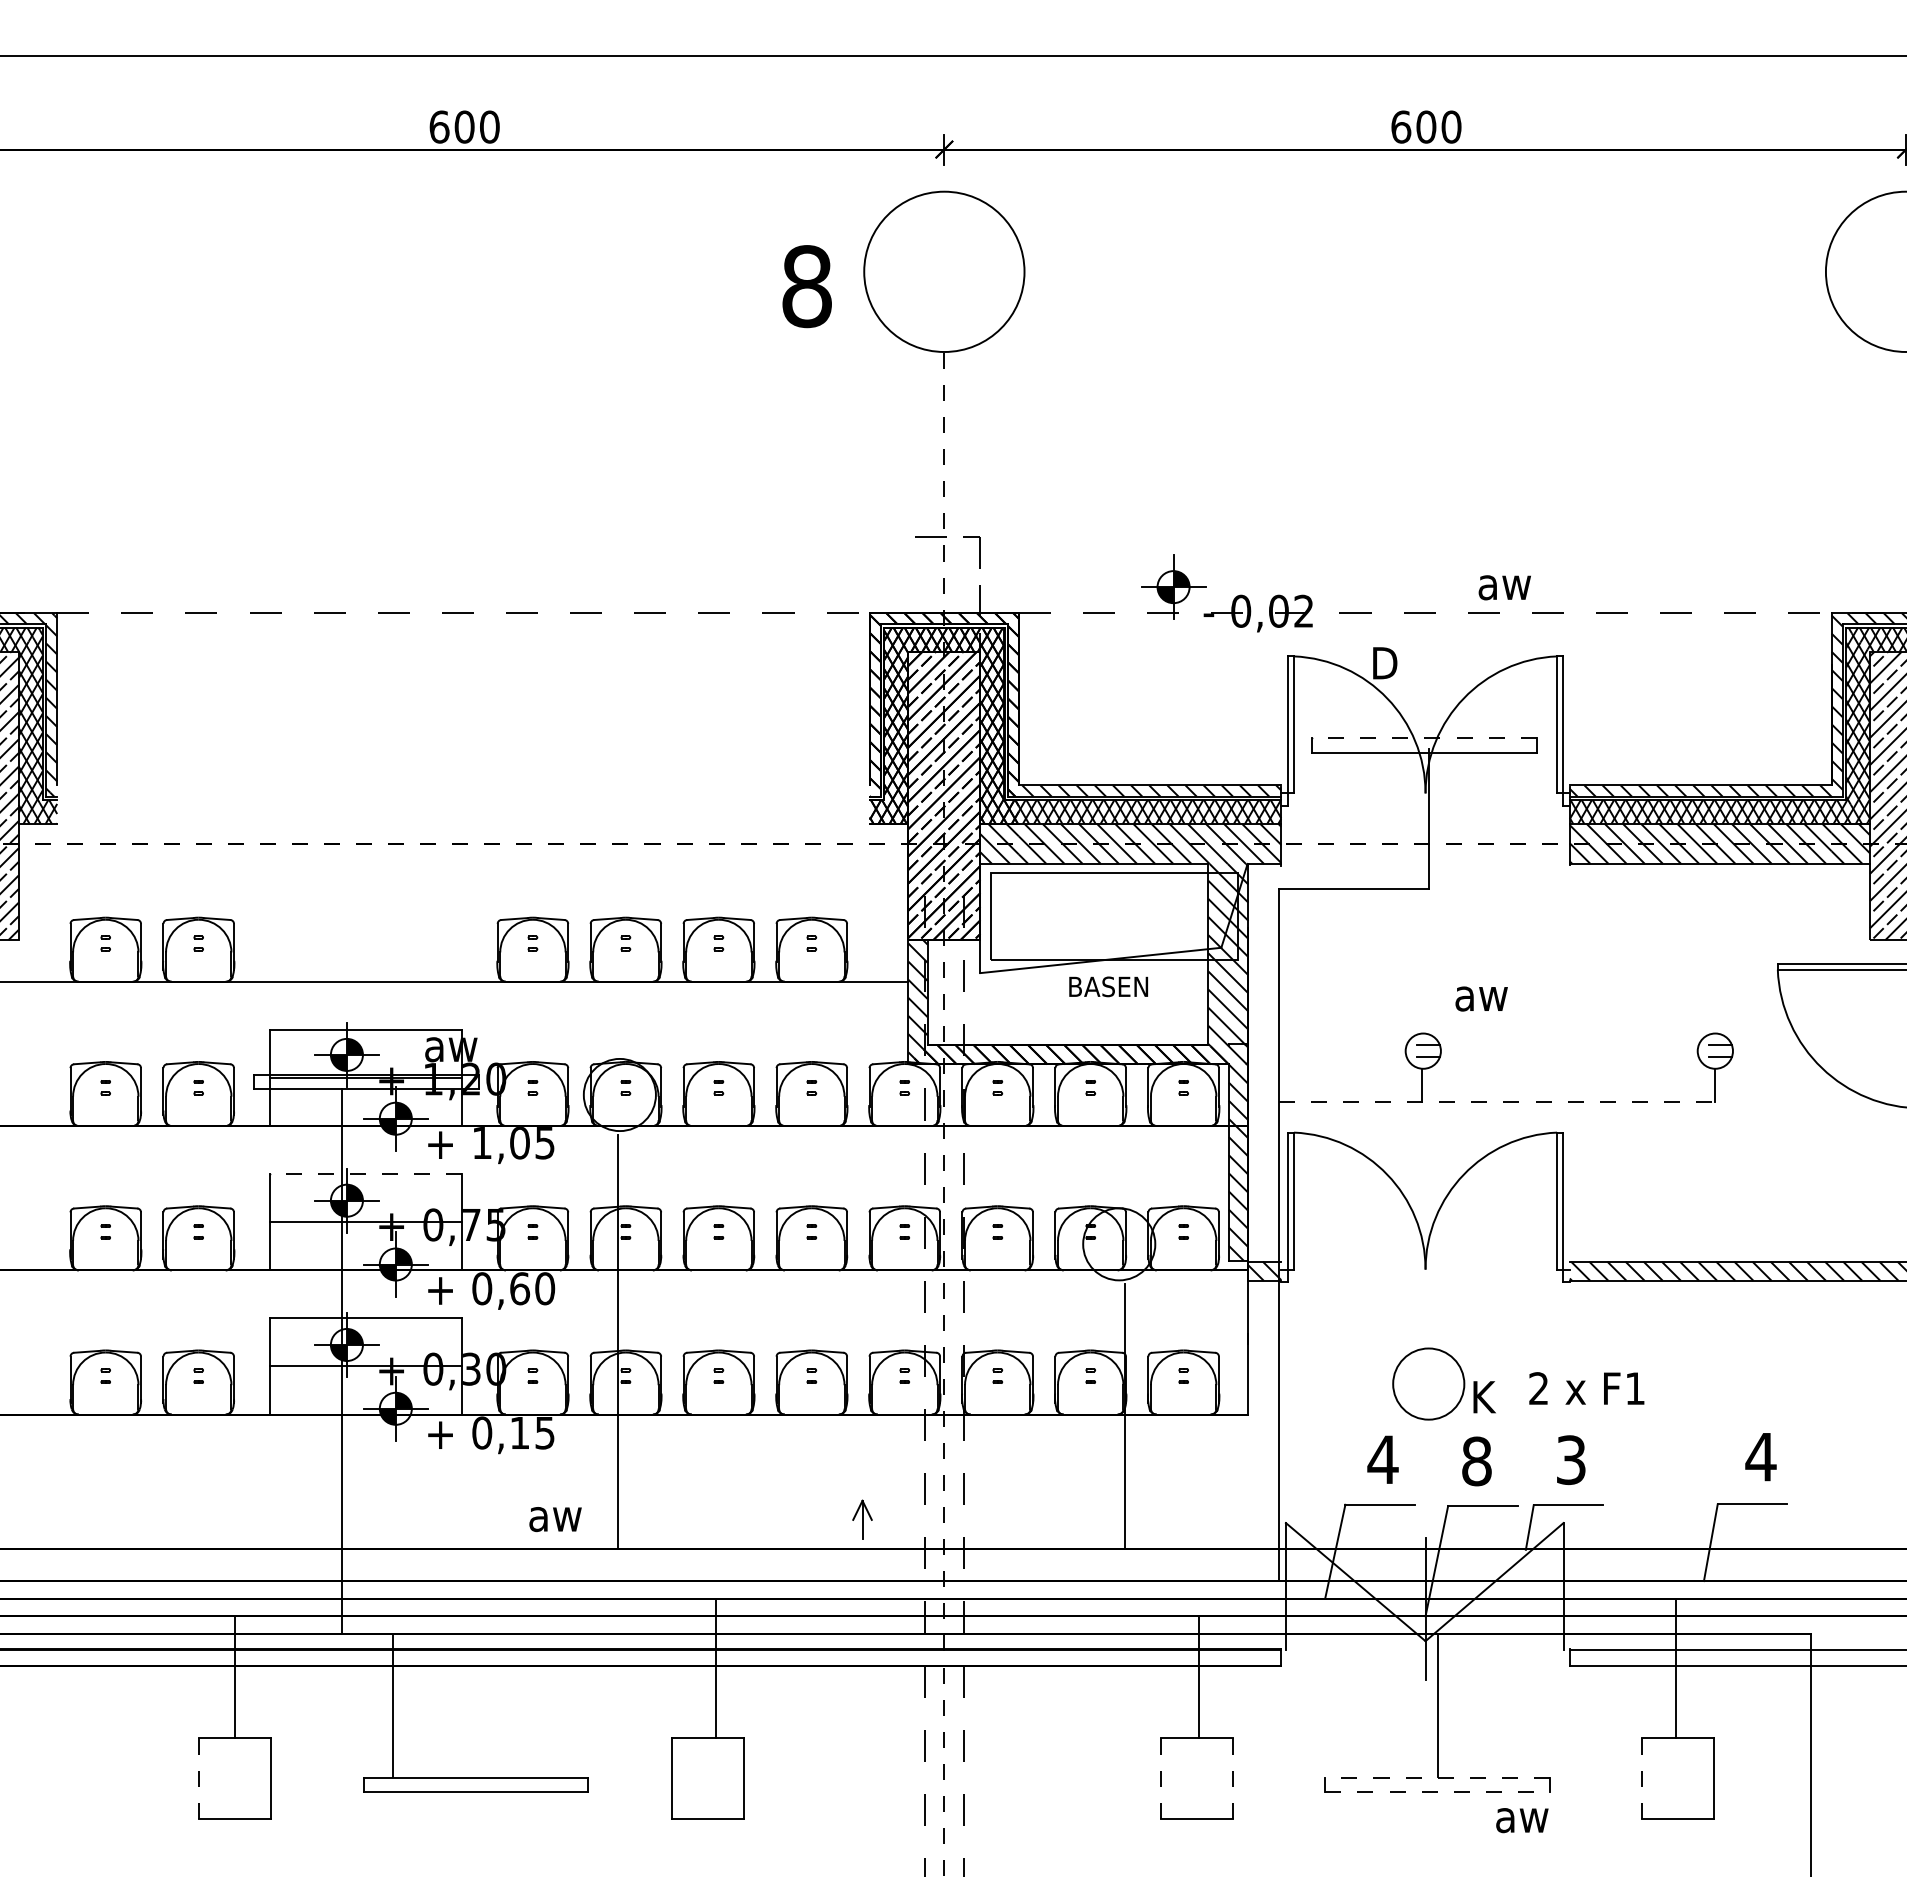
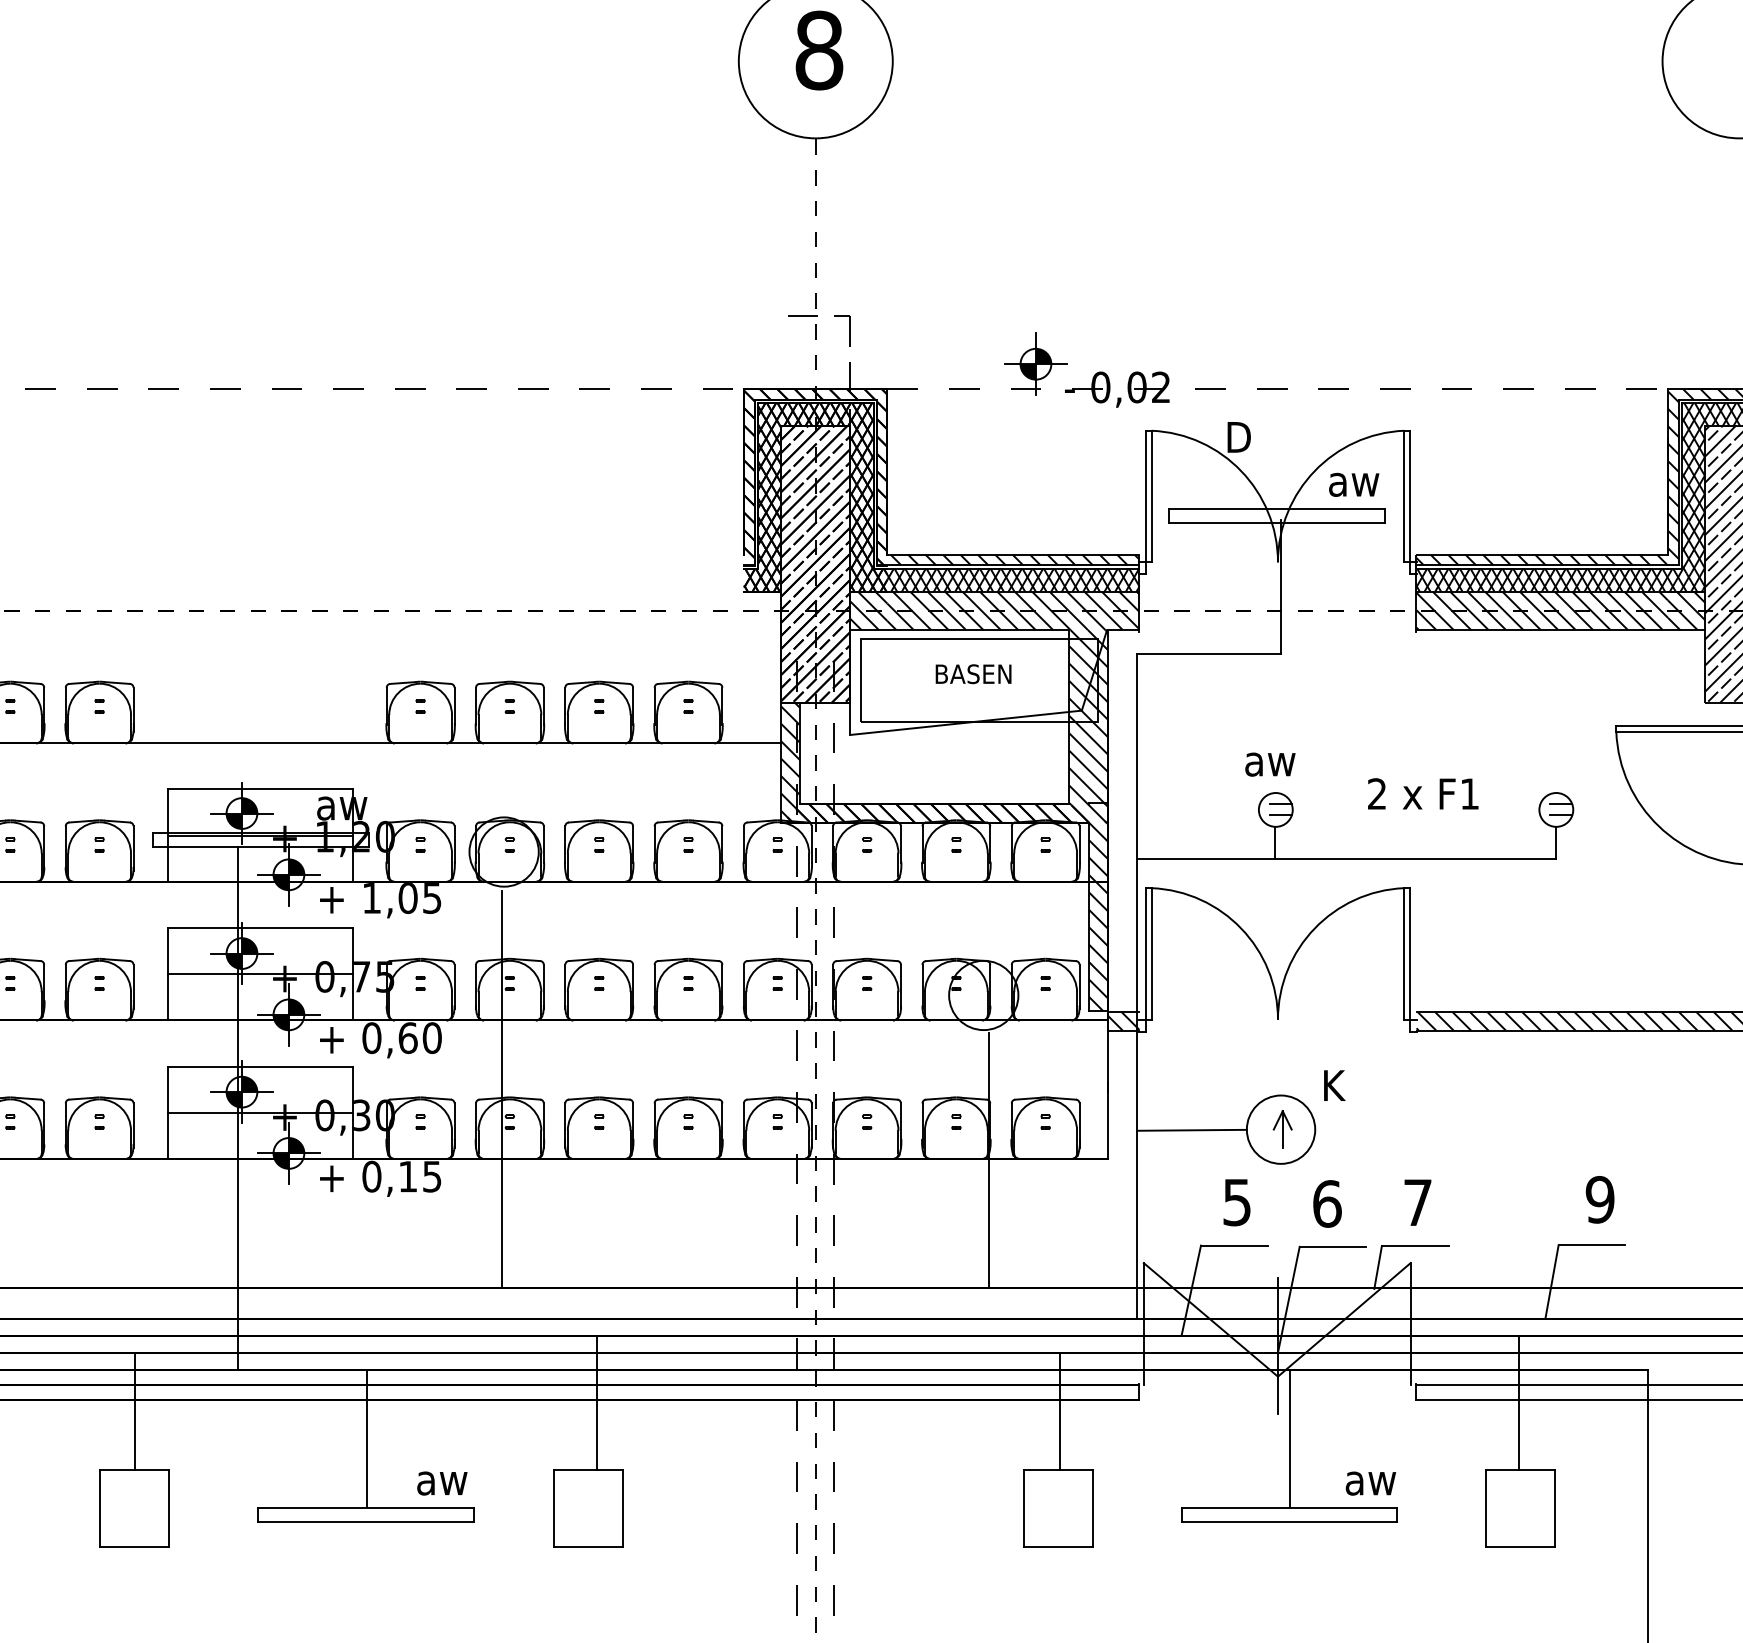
text: (806, 286) -> (818, 50), moved
text: (1504, 587) -> (1353, 484), moved
line: (1423, 738) -> (1276, 509), dashed -> solid
text: (1108, 986) -> (973, 673), moved
text: (1481, 998) -> (1270, 764), moved
line: (1497, 1101) -> (1347, 858), dashed -> solid
line: (365, 1174) -> (259, 928), dashed -> solid
line: (1336, 1384) -> (1192, 1130), added
text: (1586, 1388) -> (1422, 793), moved
text: (1484, 1397) -> (1334, 1085), moved
text: (1760, 1456) -> (1599, 1199), 4 -> 9
text: (1382, 1459) -> (1236, 1202), 4 -> 5
text: (1571, 1460) -> (1418, 1203), 3 -> 7
text: (1477, 1461) -> (1327, 1204), 8 -> 6
text: (555, 1519) -> (442, 1483), moved
part: (862, 1519) -> (1282, 1129), moved
line: (393, 1705) -> (367, 1438), moved
line: (1437, 1777) -> (1289, 1507), dashed -> solid
line: (1233, 1778) -> (1093, 1508), dashed -> solid
line: (199, 1779) -> (100, 1509), dashed -> solid
line: (1160, 1779) -> (1023, 1509), dashed -> solid
line: (1641, 1779) -> (1485, 1509), dashed -> solid
line: (1438, 1792) -> (1290, 1521), dashed -> solid
text: (1522, 1820) -> (1371, 1483), moved

